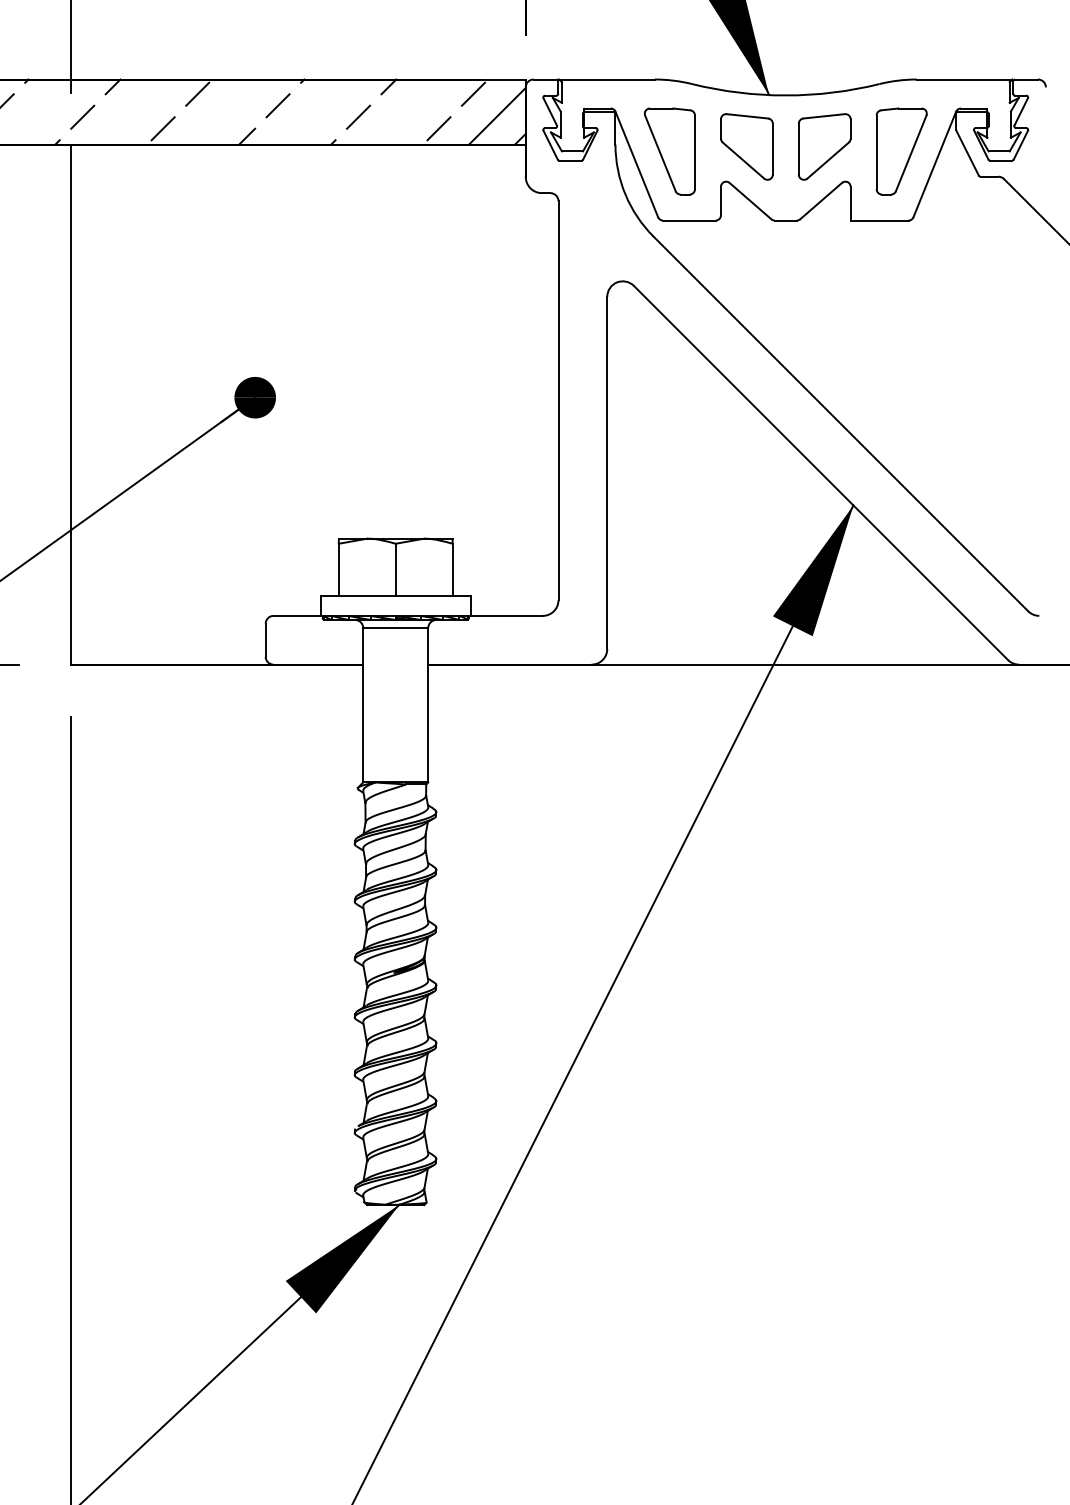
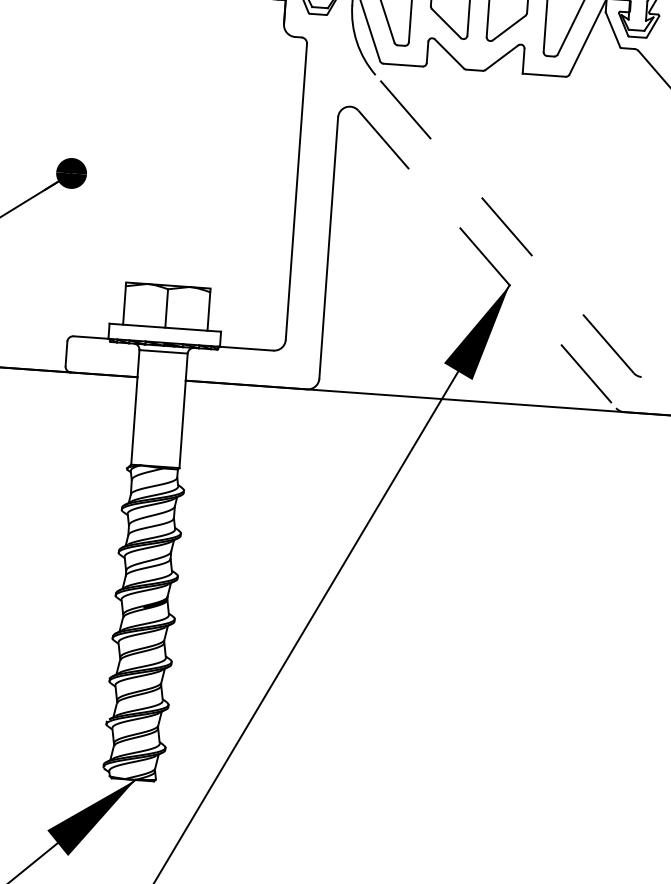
line: (840, 423) -> (504, 223), solid -> dashed
line: (820, 472) -> (486, 259), solid -> dashed

